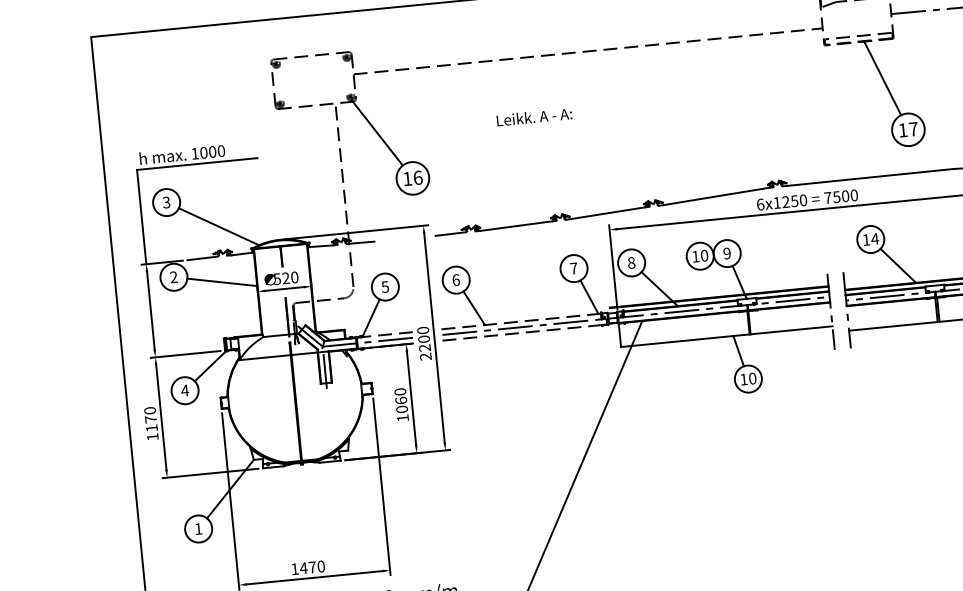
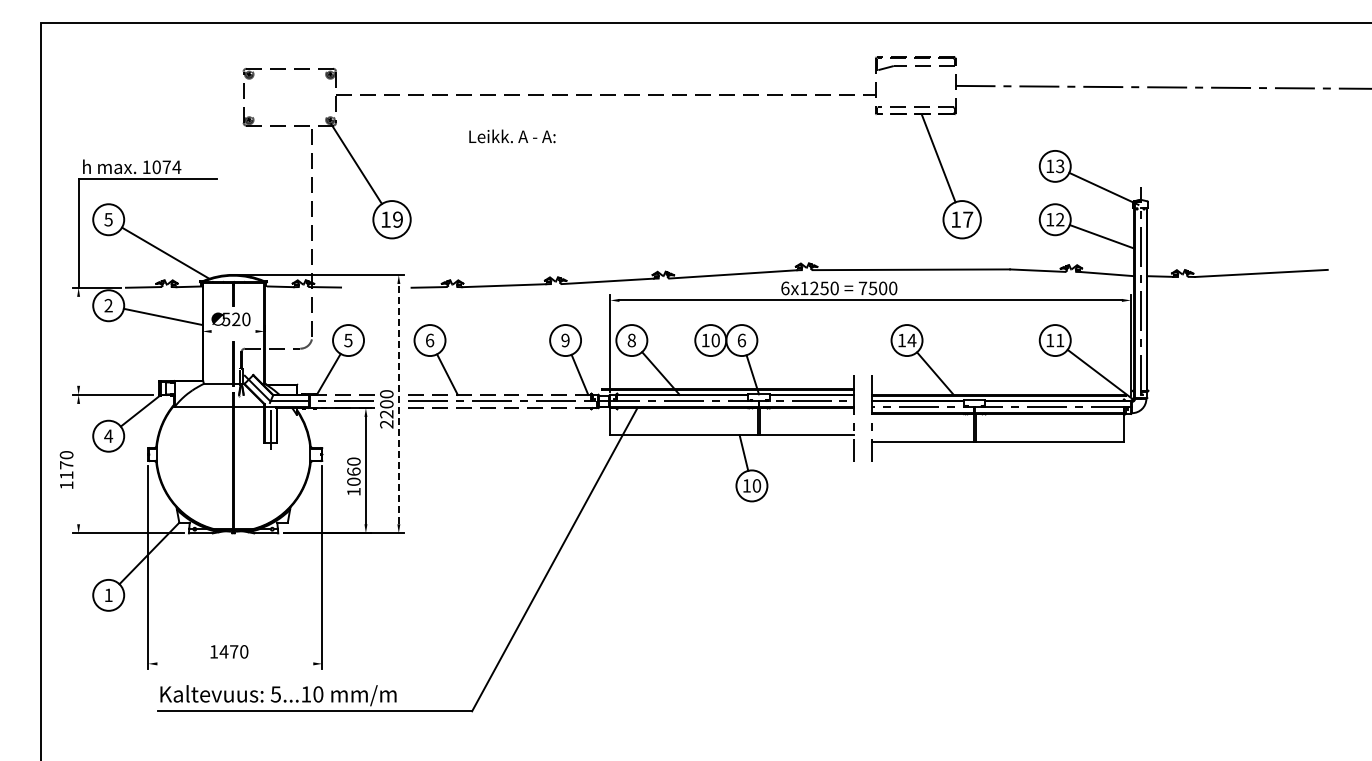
text: (534, 117) -> (512, 136), moved
text: (216, 151) -> (171, 167), 1000 -> 1074
text: (418, 177) -> (398, 219), 16 -> 19
text: (166, 201) -> (108, 218), 3 -> 5
text: (726, 253) -> (741, 340), 9 -> 6
text: (573, 268) -> (565, 340), 7 -> 9
line: (284, 289) -> (233, 331), removed
line: (150, 310) -> (78, 340), removed
line: (434, 337) -> (398, 403), solid -> dashed
line: (161, 416) -> (78, 463), removed
line: (314, 577) -> (235, 663), removed

